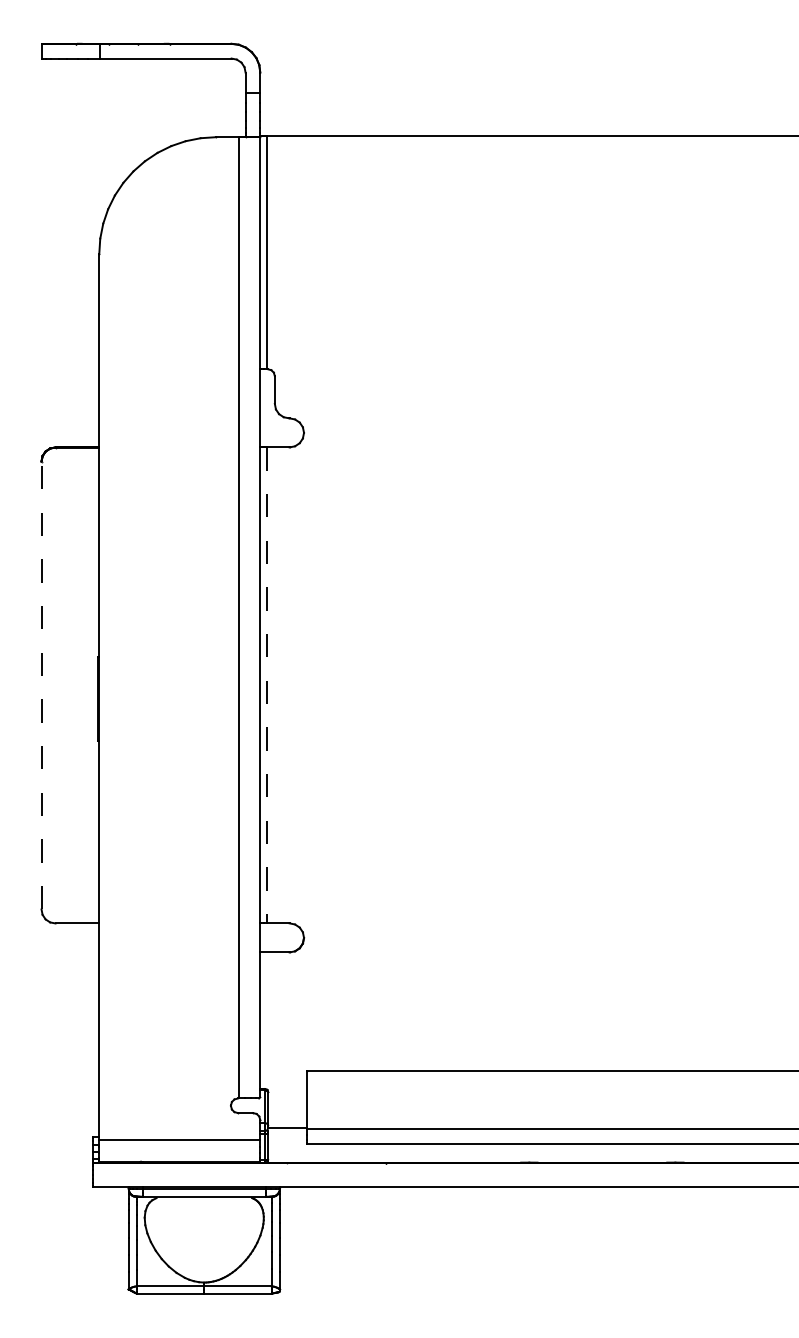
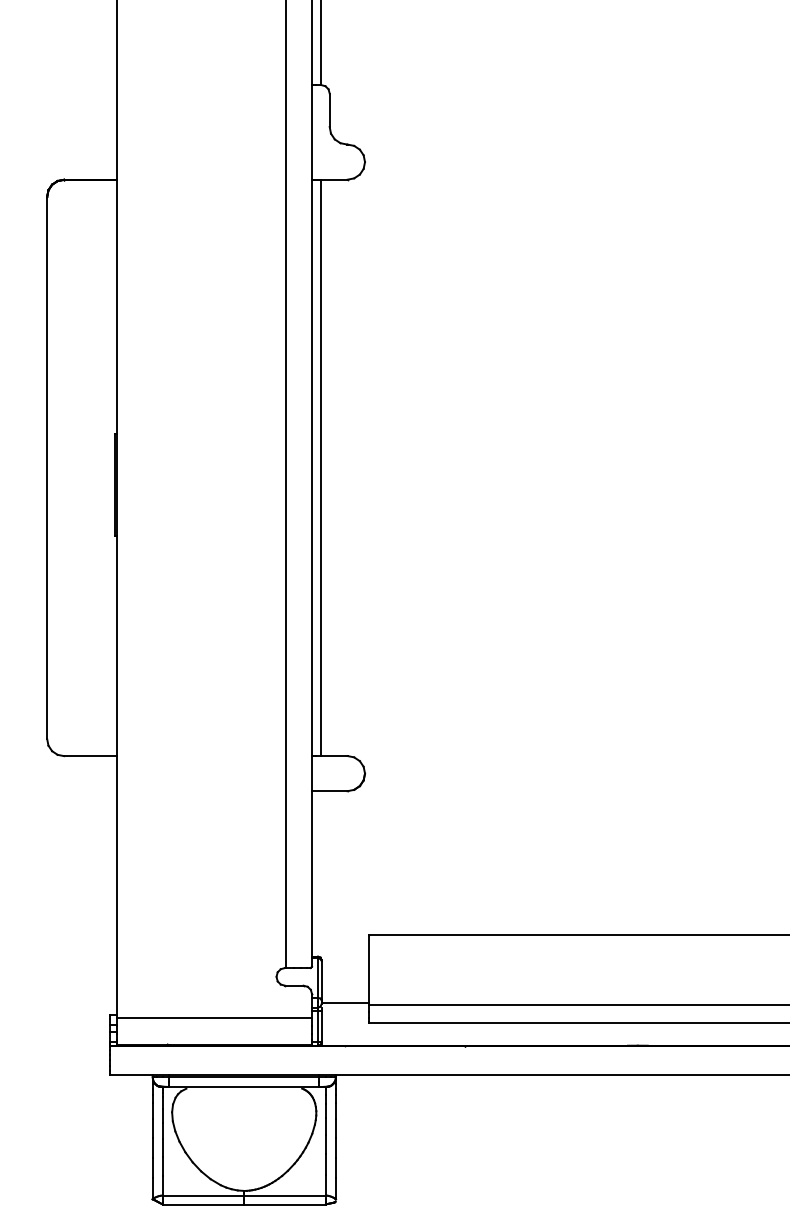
line: (41, 685) -> (47, 467), dashed -> solid
line: (267, 685) -> (320, 467), dashed -> solid

